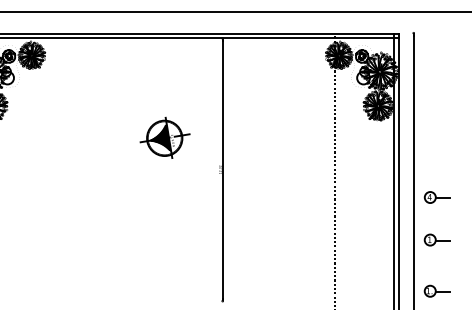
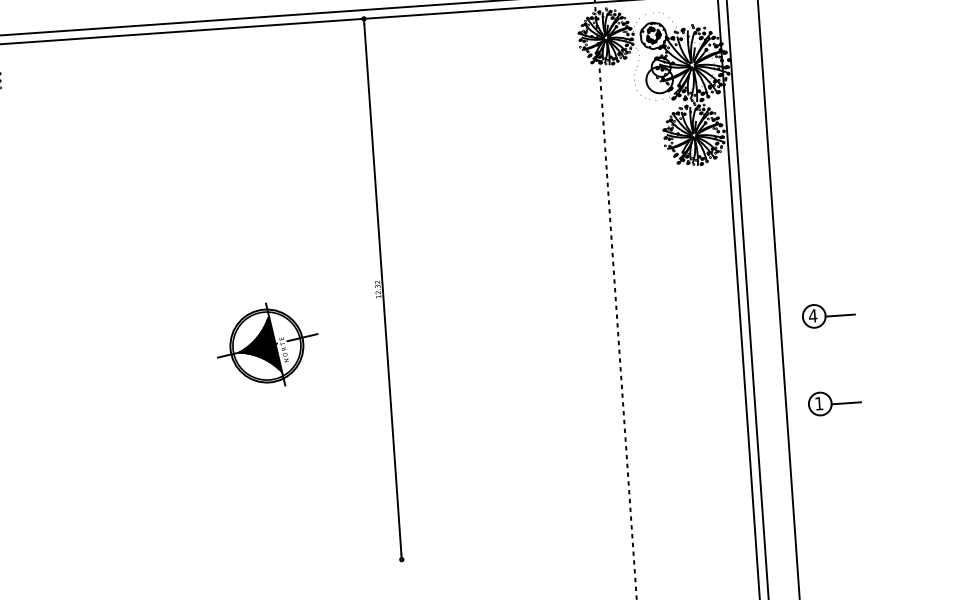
part: (164, 137) -> (266, 344), moved
part: (436, 290) -> (840, 506), removed

